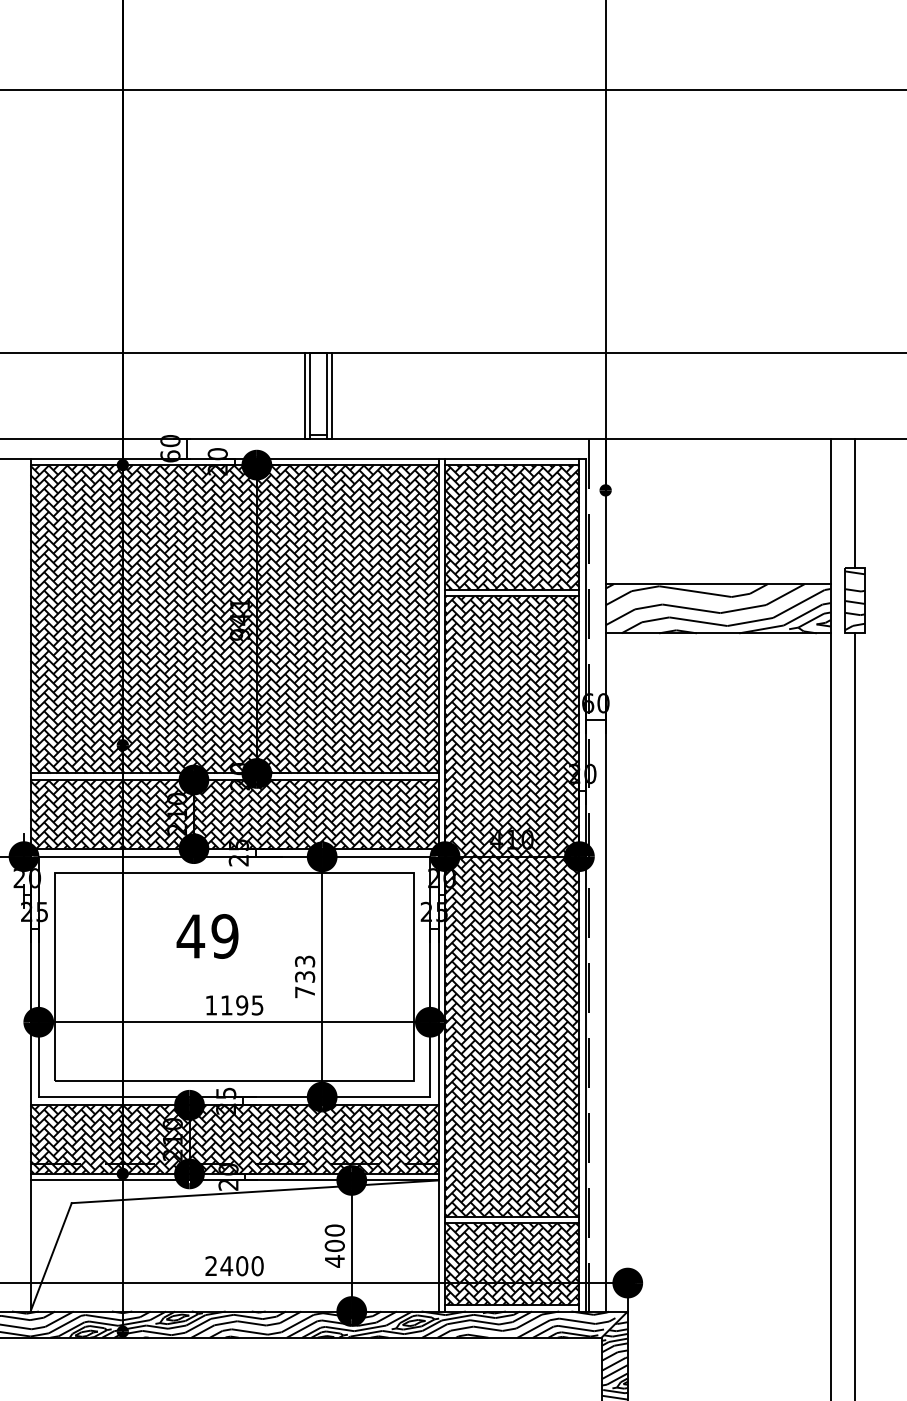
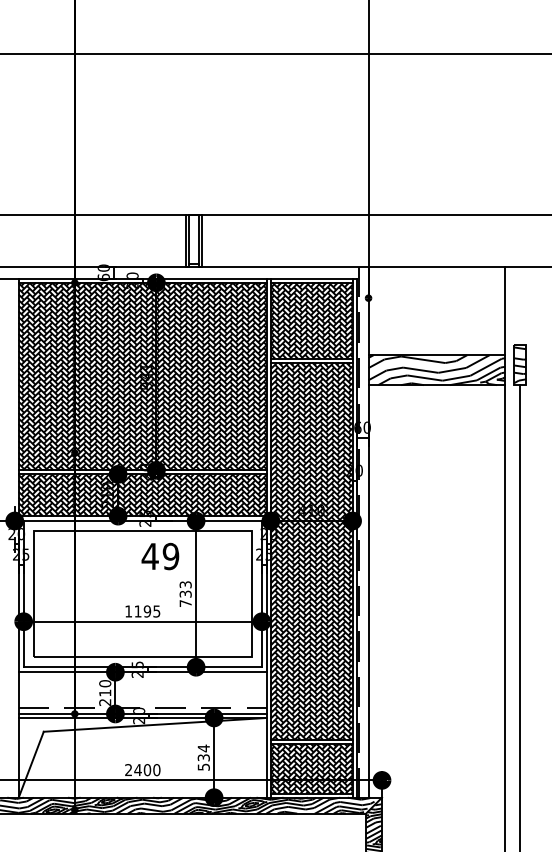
line: (855, 502) -> (520, 305), removed
text: (207, 936) -> (160, 556), moved
hatch: (234, 1138) -> (142, 692), removed
text: (334, 1245) -> (203, 757), 400 -> 534

